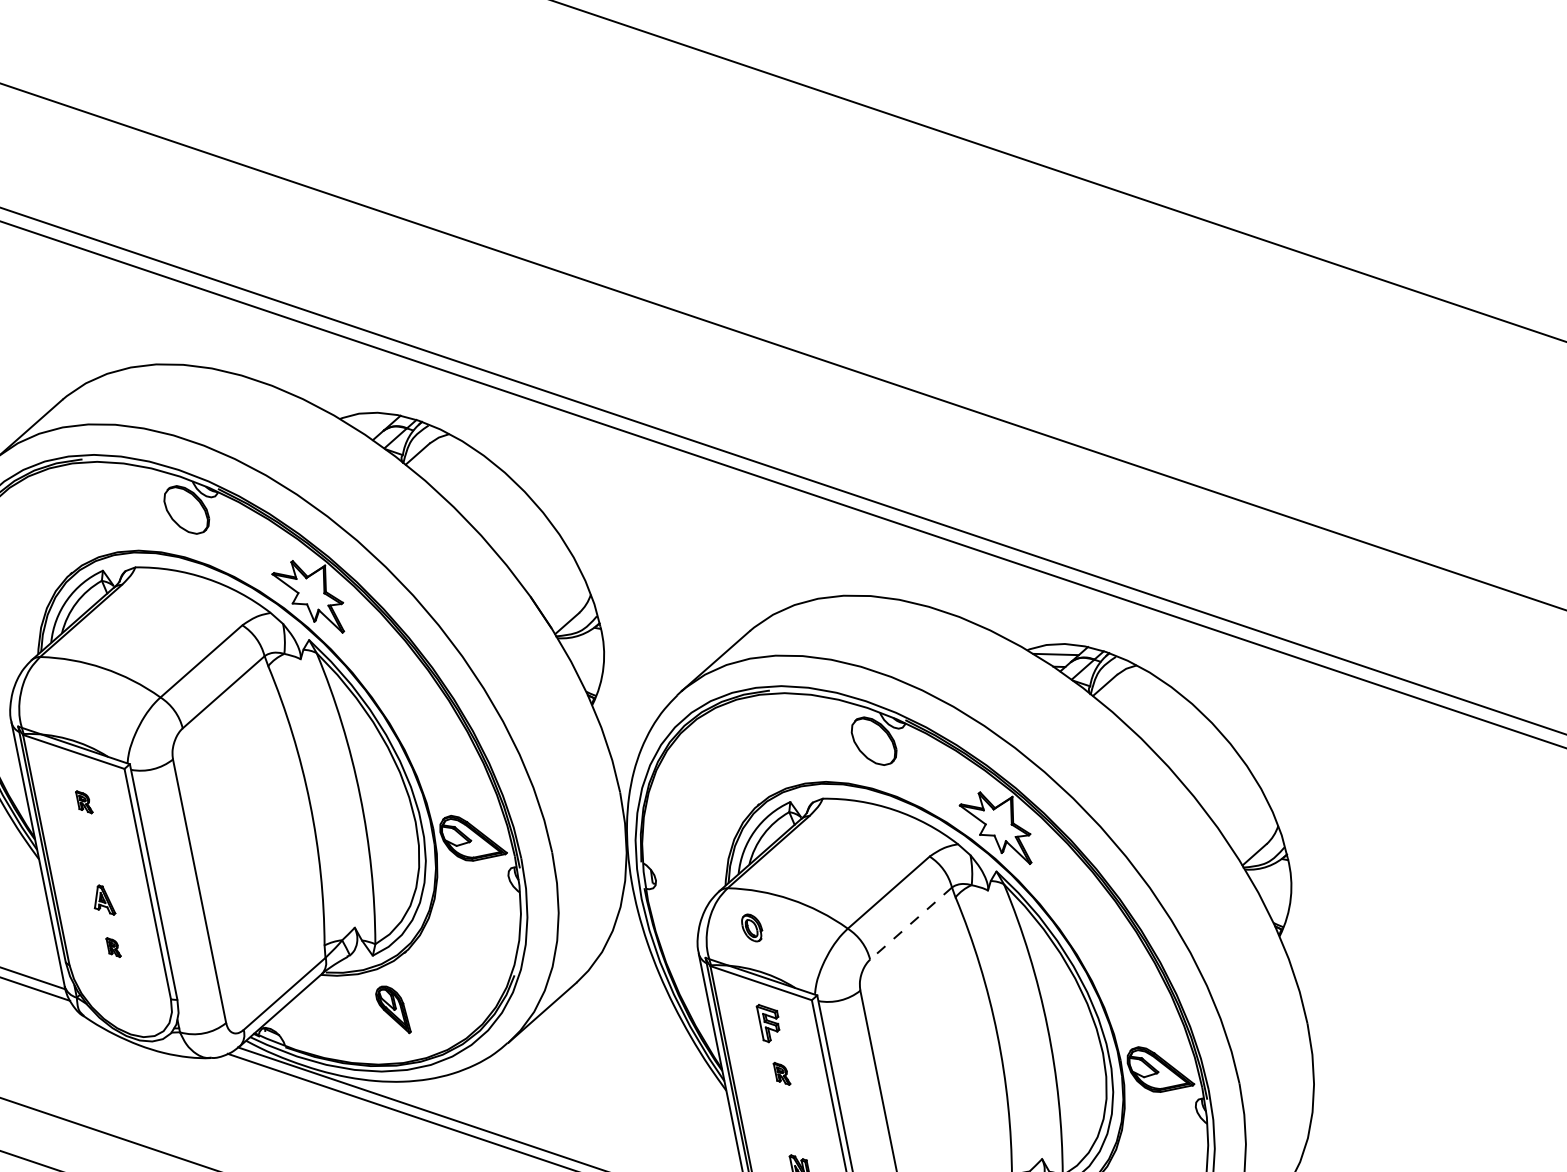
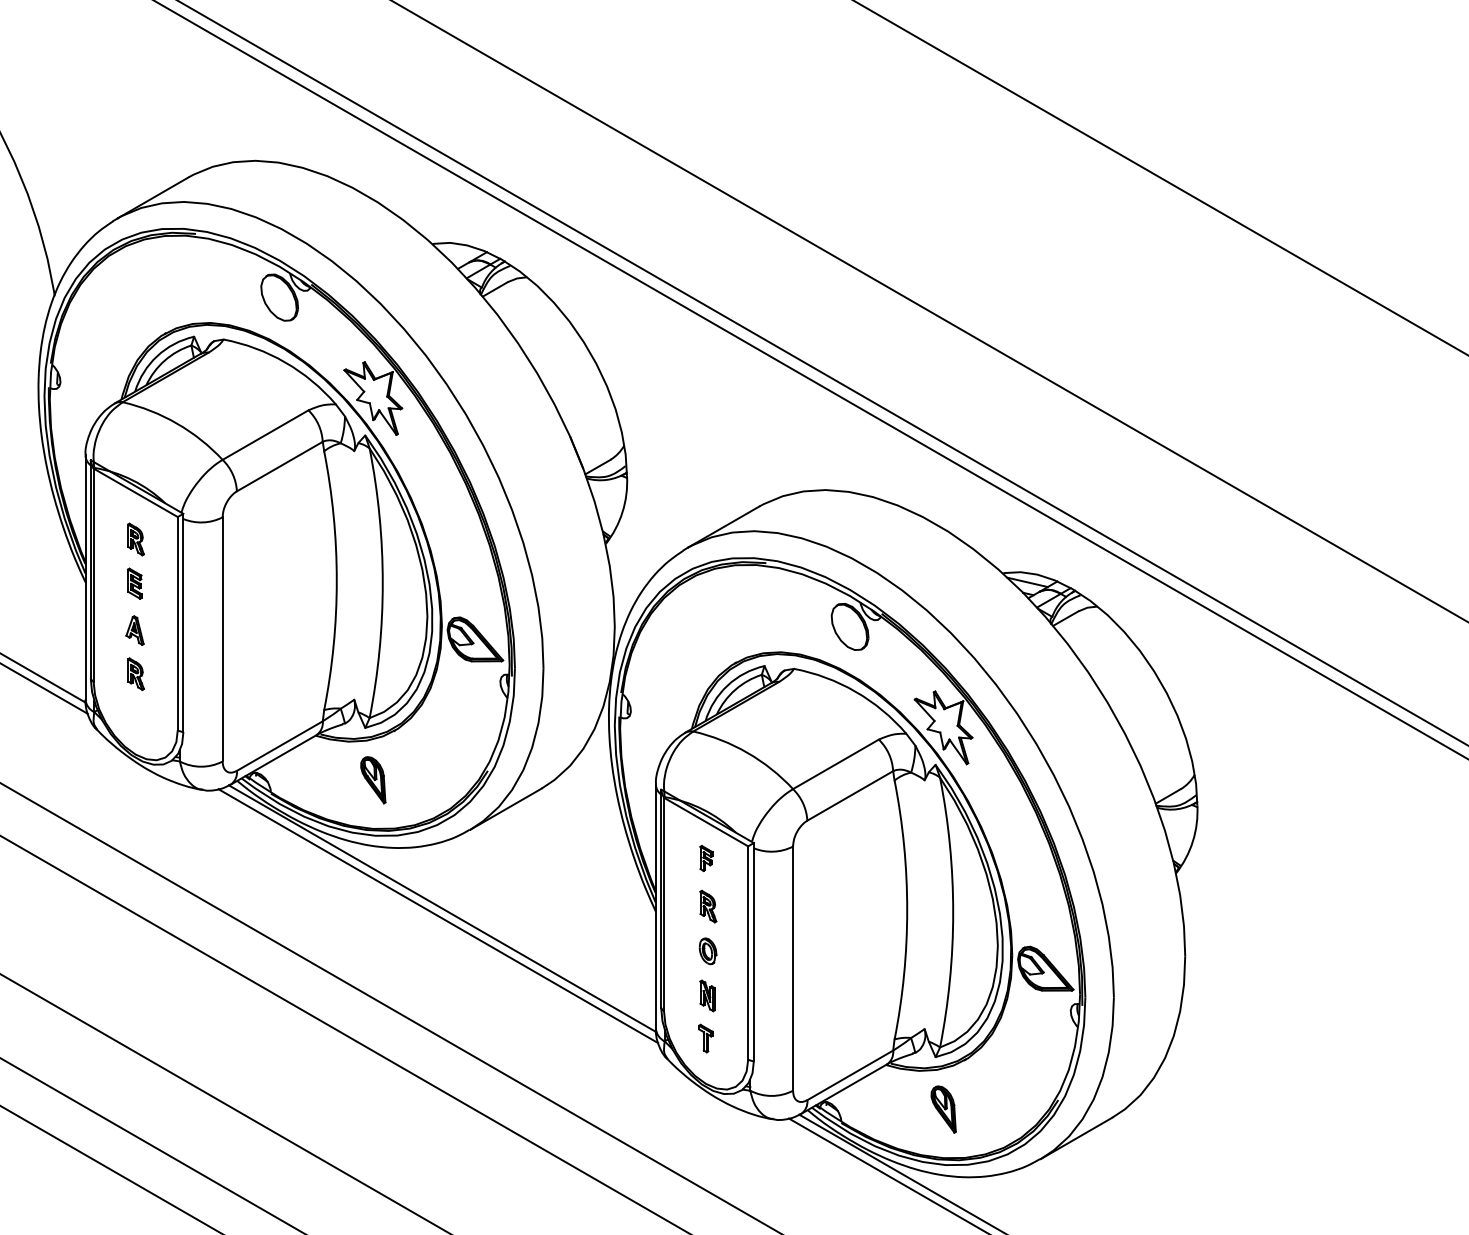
part: (83, 802) -> (135, 539), size x1.43
part: (92, 850) -> (134, 583), added
line: (911, 923) -> (850, 795), dashed -> solid
part: (751, 928) -> (707, 951), moved
part: (112, 947) -> (135, 673), size x1.67
part: (769, 1022) -> (706, 858), size x0.71
part: (782, 1073) -> (708, 906), size x1.43

